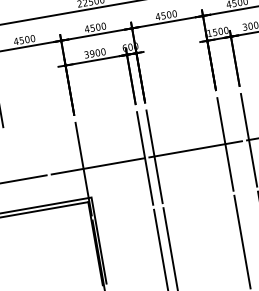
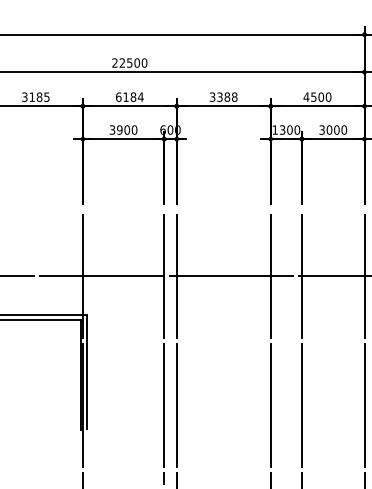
text: (166, 14) -> (223, 96), 4500 -> 3388
text: (95, 27) -> (129, 96), 4500 -> 6184
text: (215, 31) -> (282, 129), 1500 -> 1300
text: (24, 39) -> (35, 96), 4500 -> 3185

